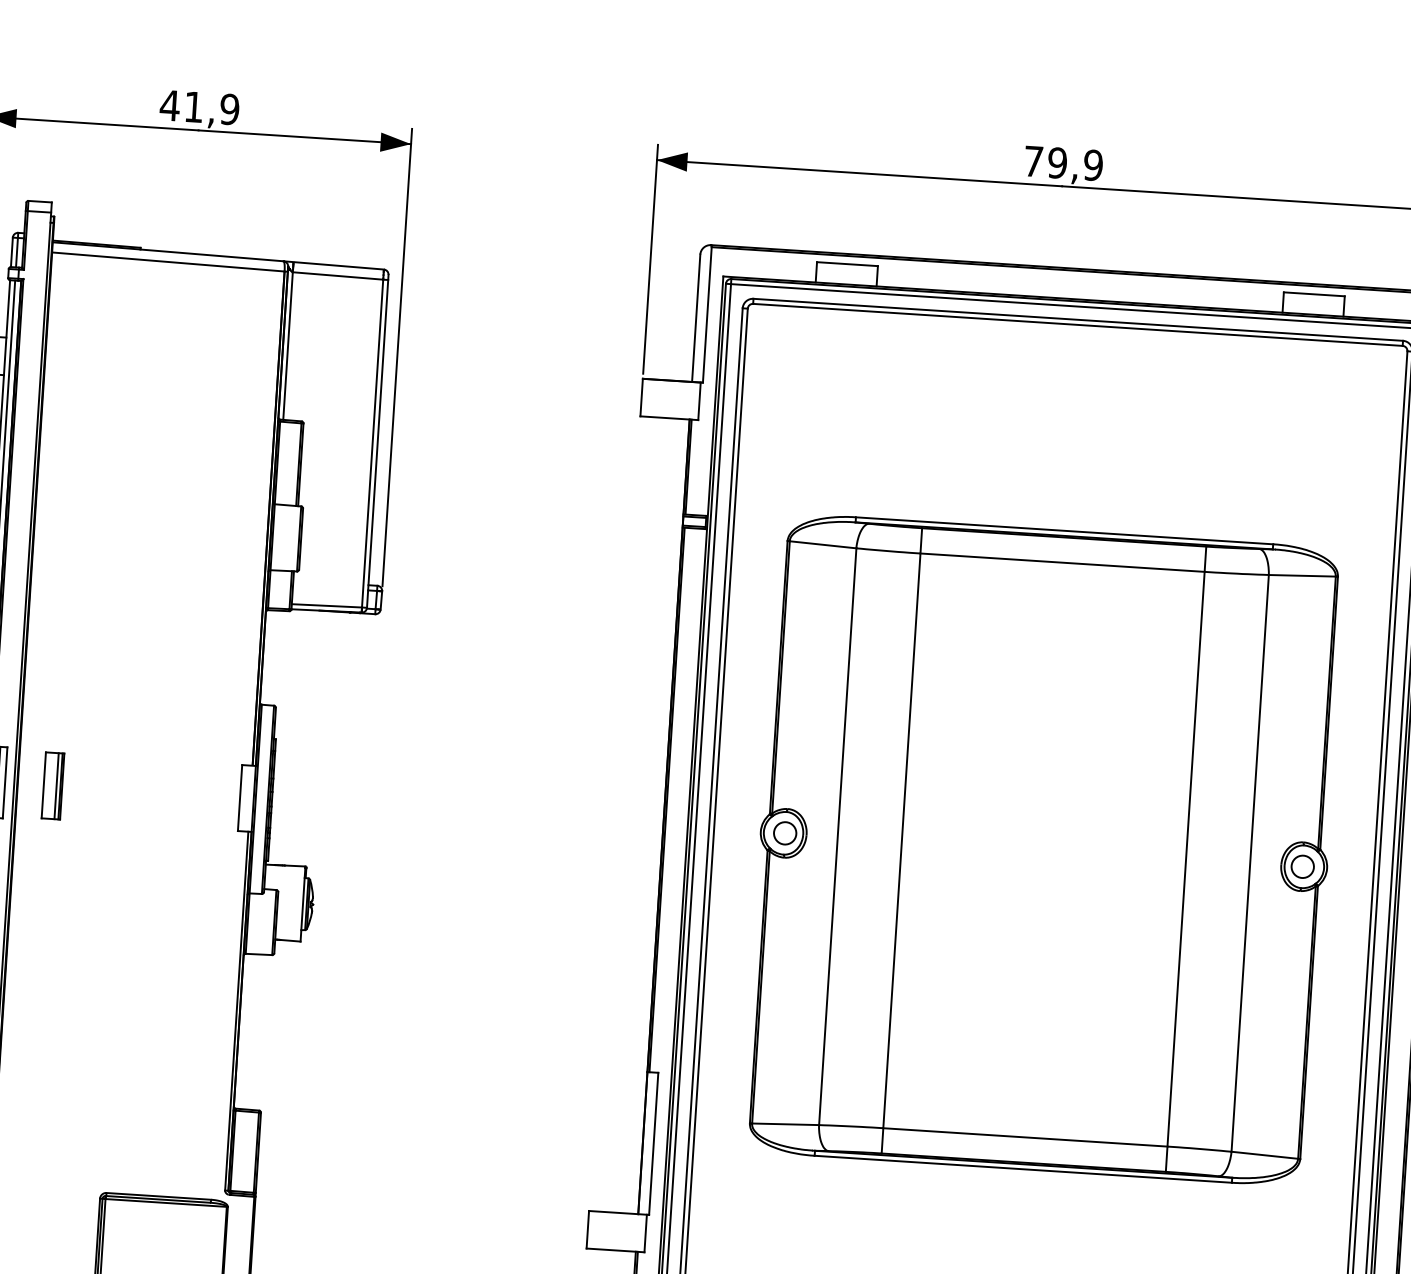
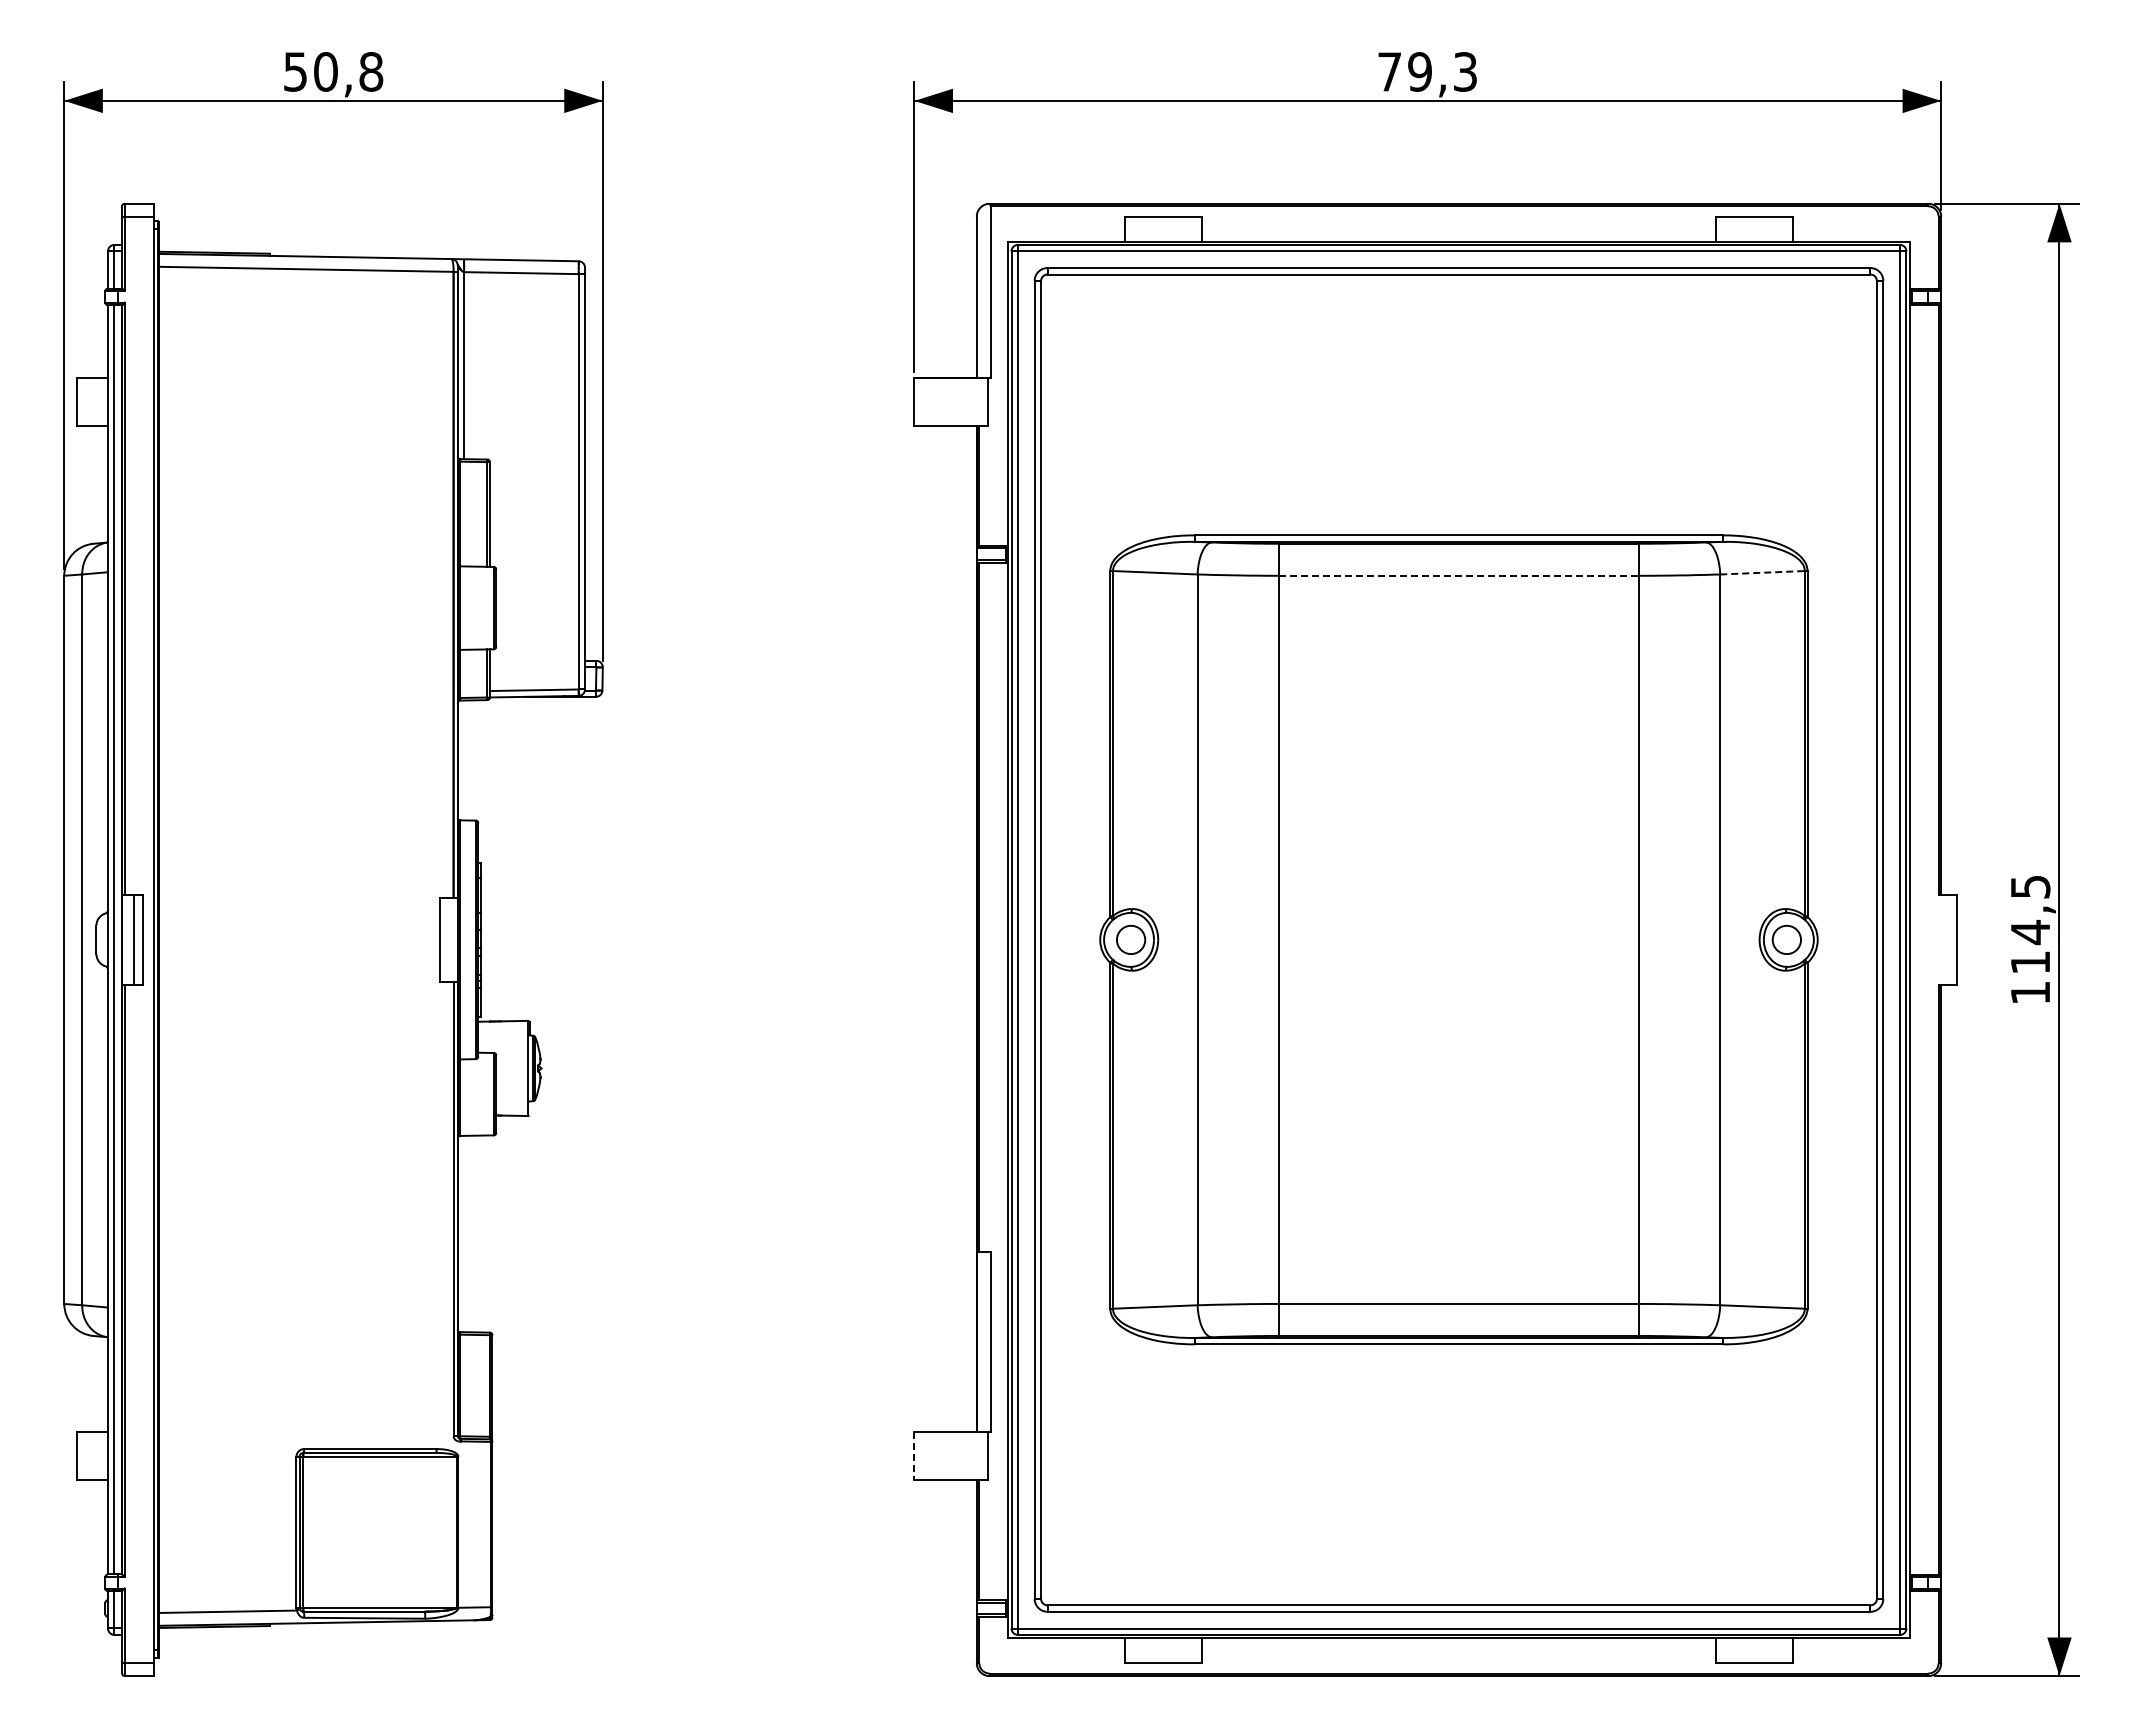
text: (200, 107) -> (333, 71), 41,9 -> 50,8
text: (1093, 165) -> (1465, 71), 79,9 -> 79,3
line: (1062, 562) -> (1459, 575), solid -> dashed
line: (1303, 575) -> (1763, 572), solid -> dashed
part: (53, 785) -> (203, 939), removed
line: (587, 1230) -> (914, 1456), solid -> dashed

